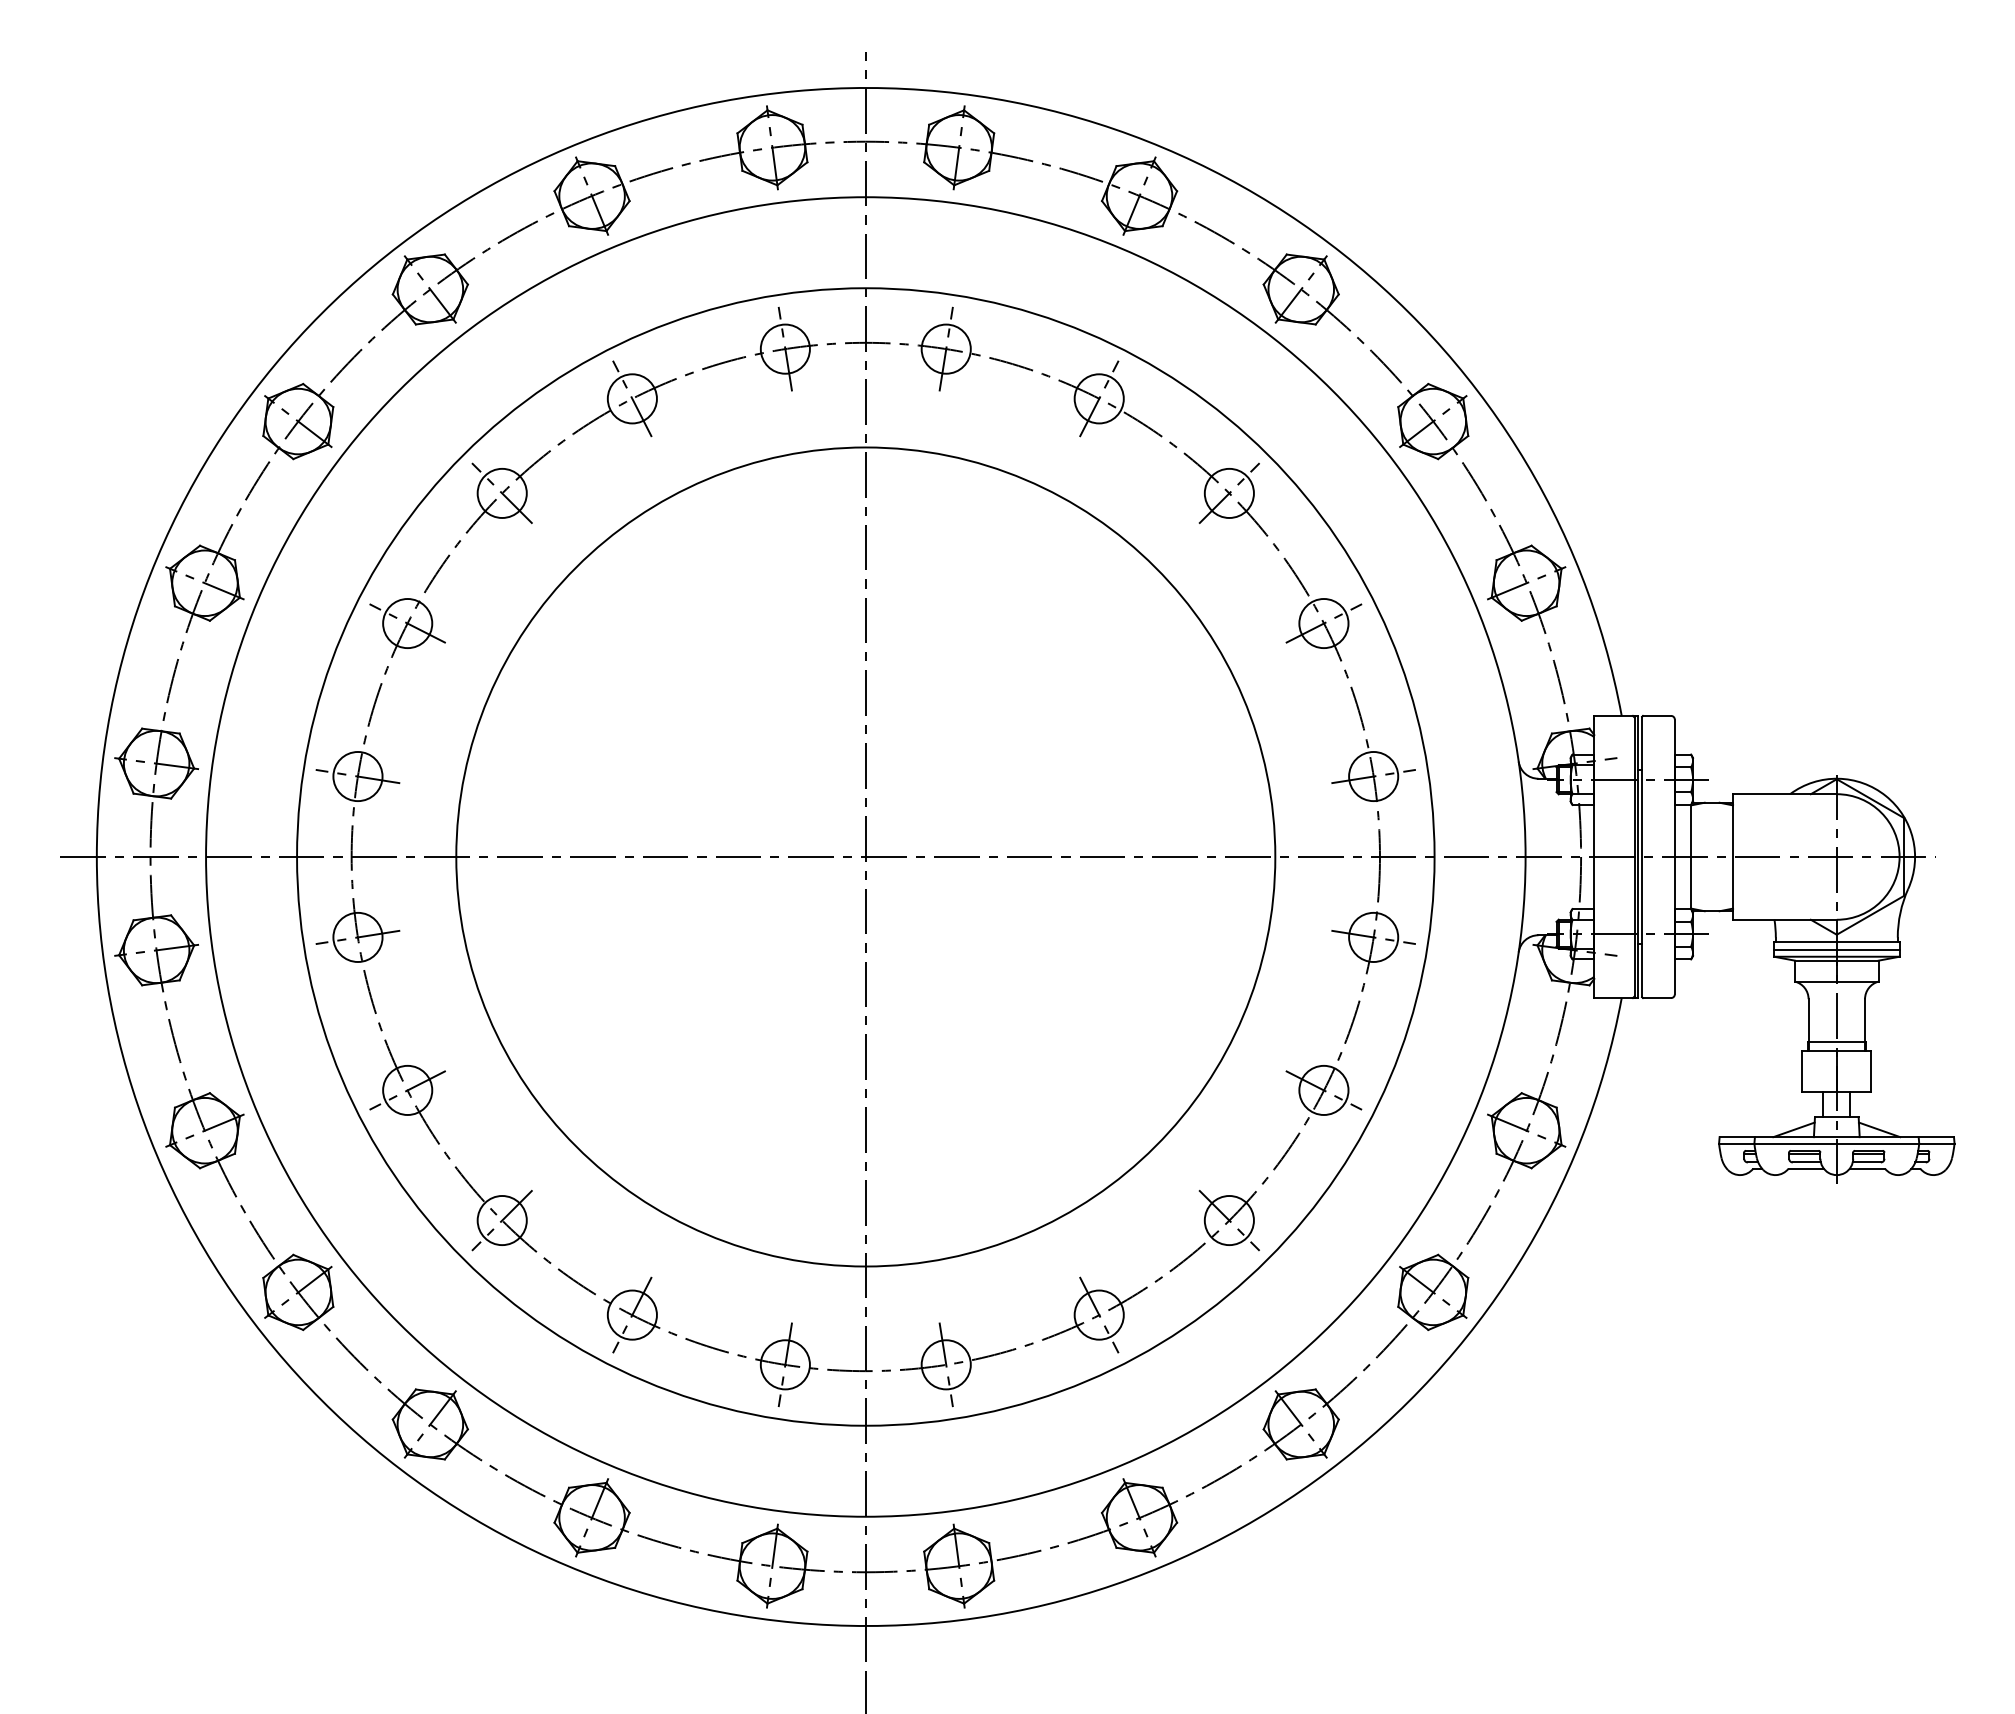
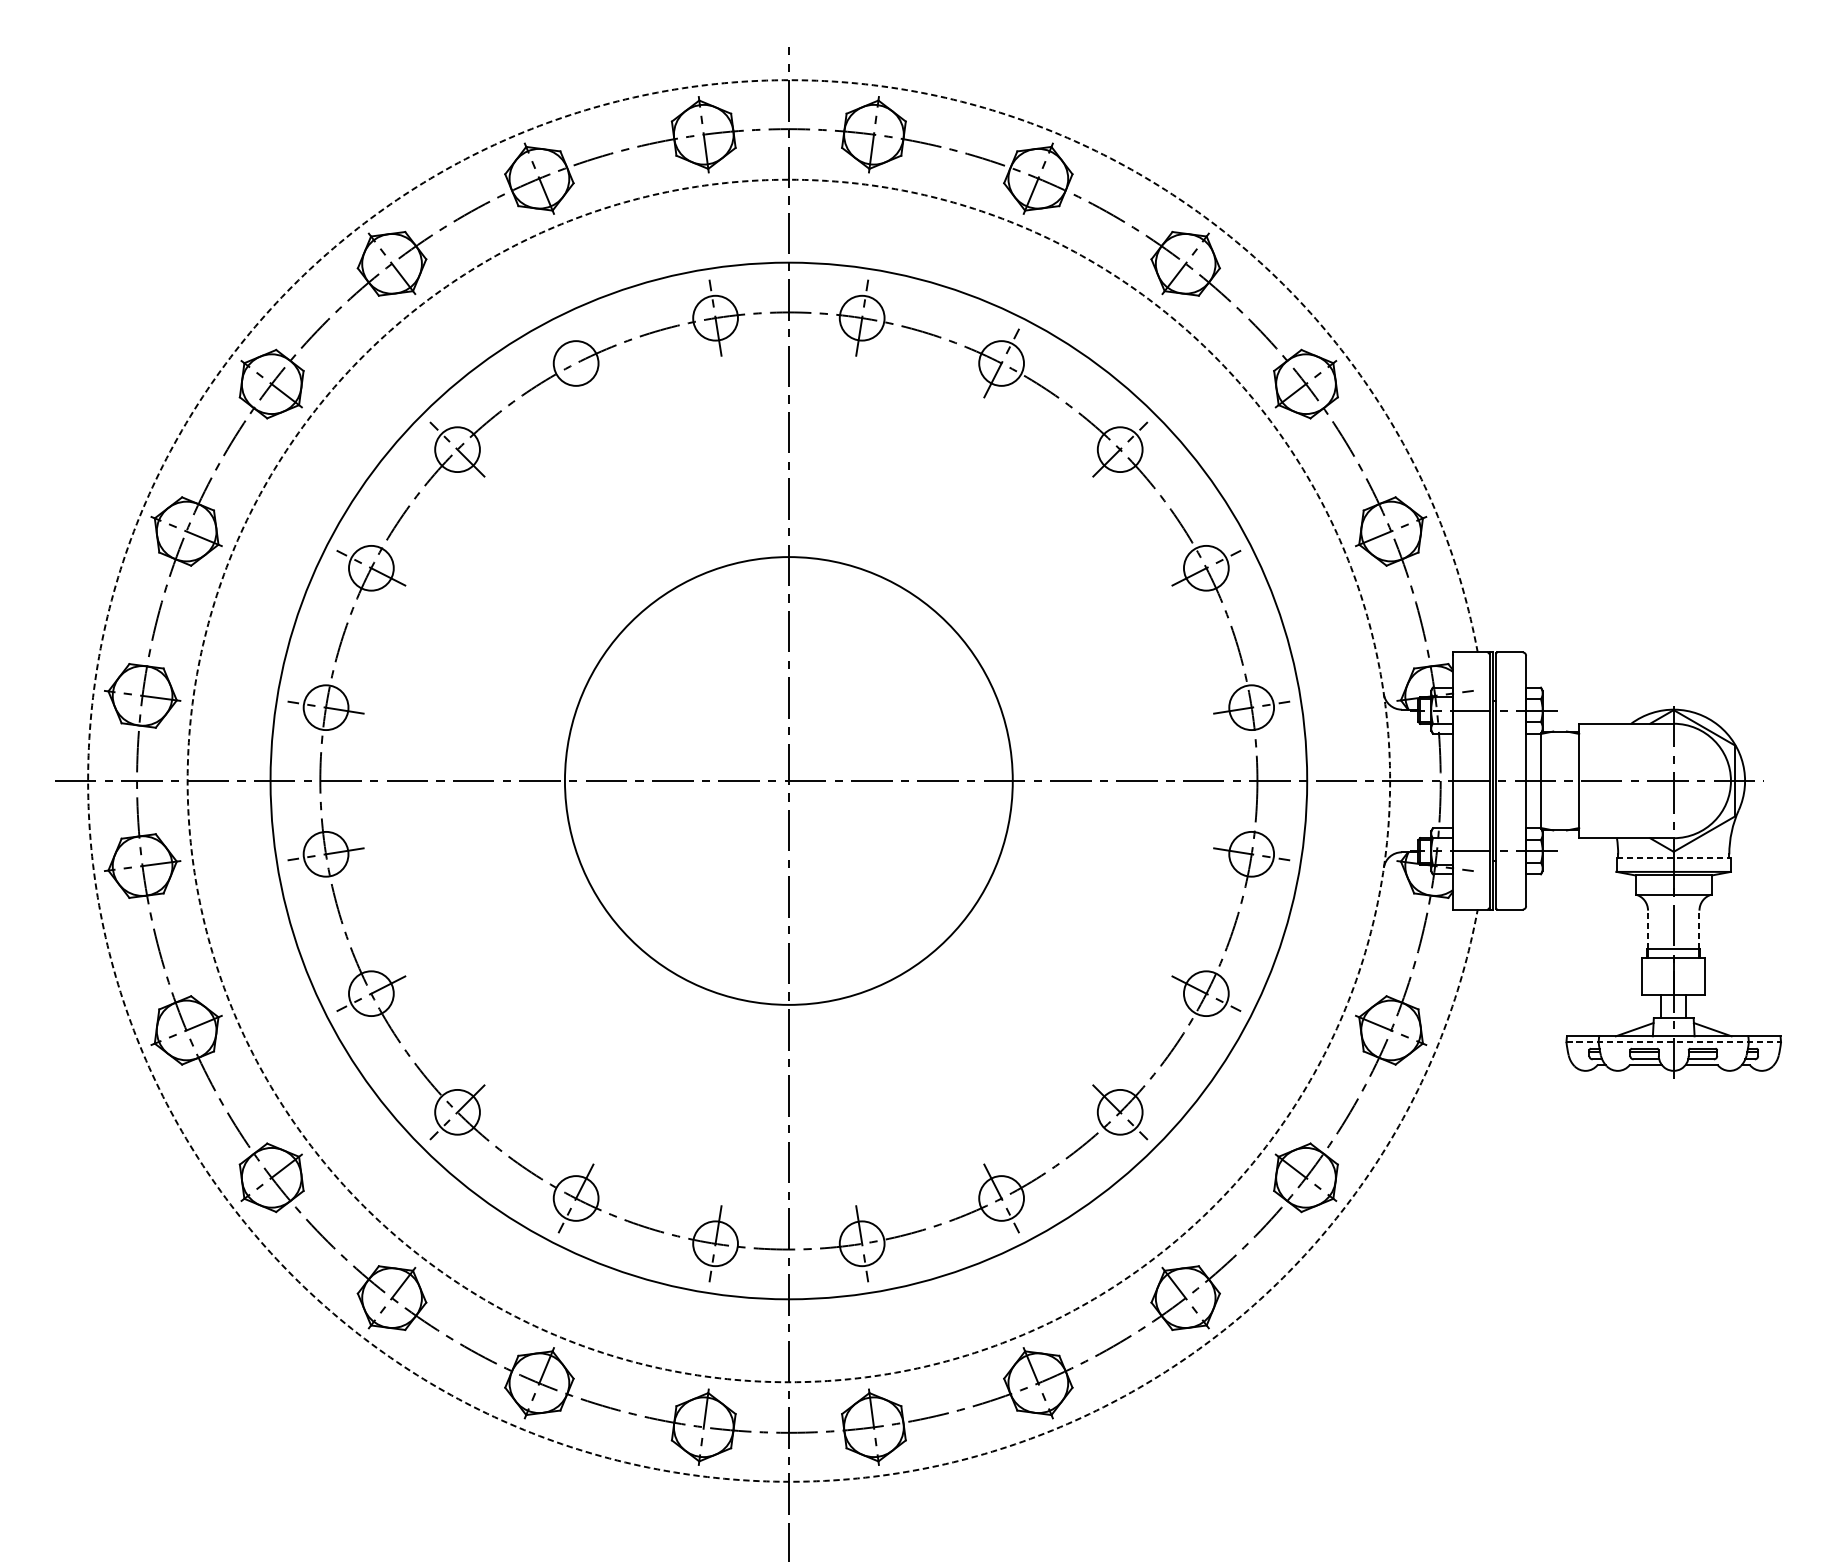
line: (631, 398) -> (575, 363), removed
circle: (865, 856) -> (788, 780), size x0.6
circle: (865, 856) -> (788, 780), solid -> dashed
arc: (96, 857) -> (87, 781), solid -> dashed
line: (1836, 941) -> (1673, 858), solid -> dashed
line: (1836, 949) -> (1673, 865), removed
line: (1808, 1019) -> (1647, 929), solid -> dashed
line: (1865, 1019) -> (1699, 929), solid -> dashed
line: (1836, 1143) -> (1673, 1042), solid -> dashed

